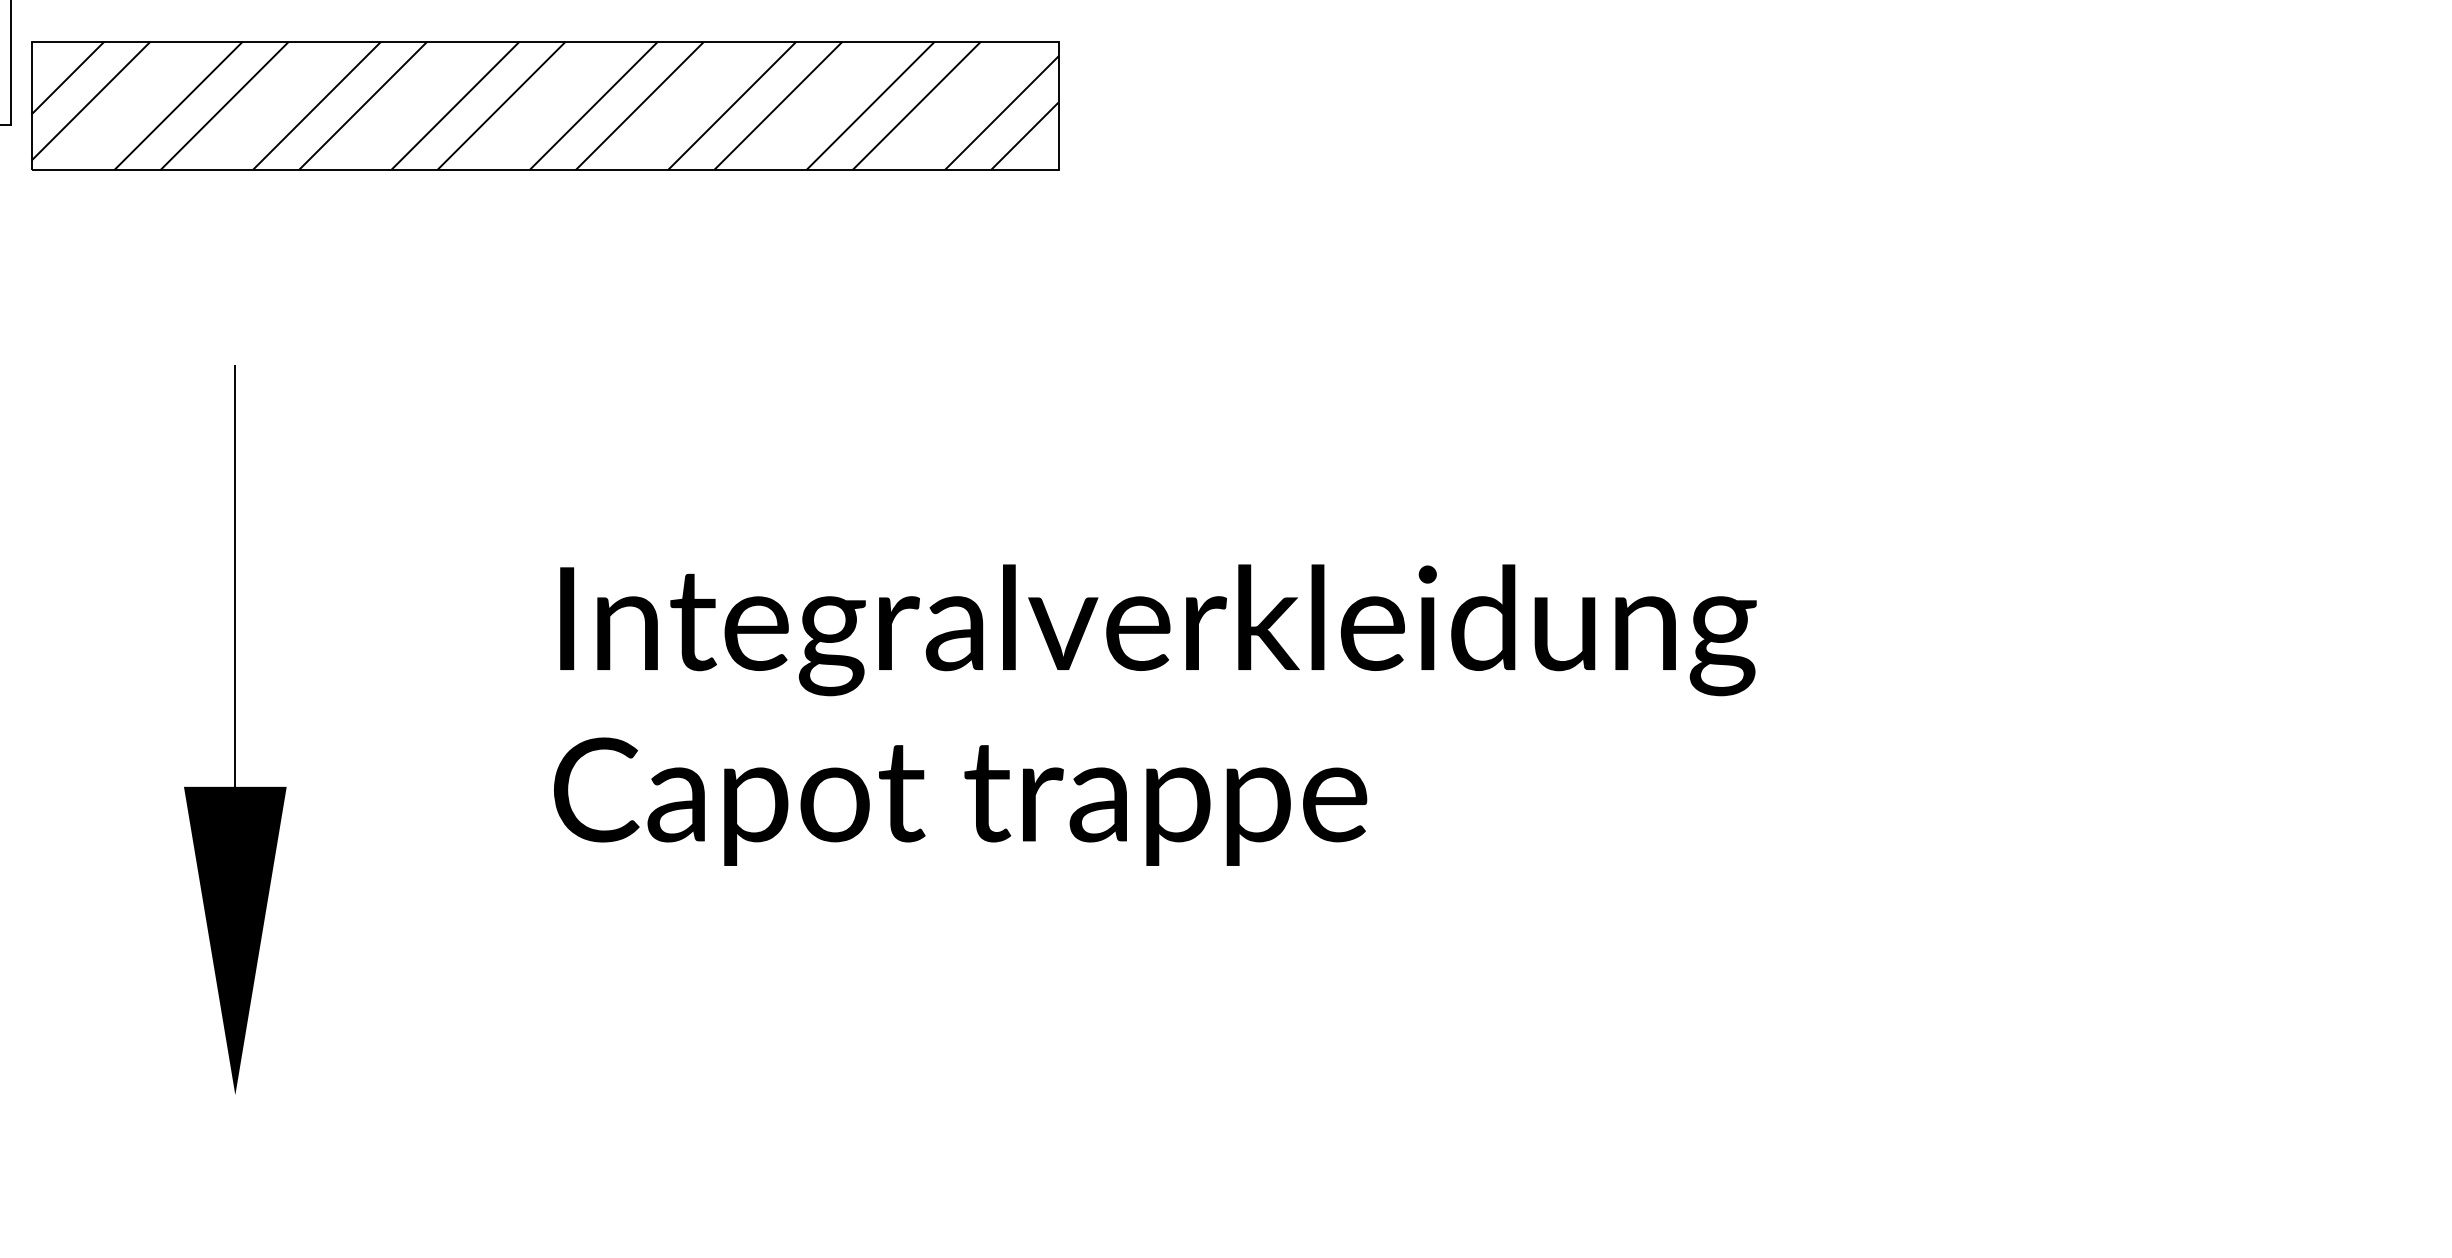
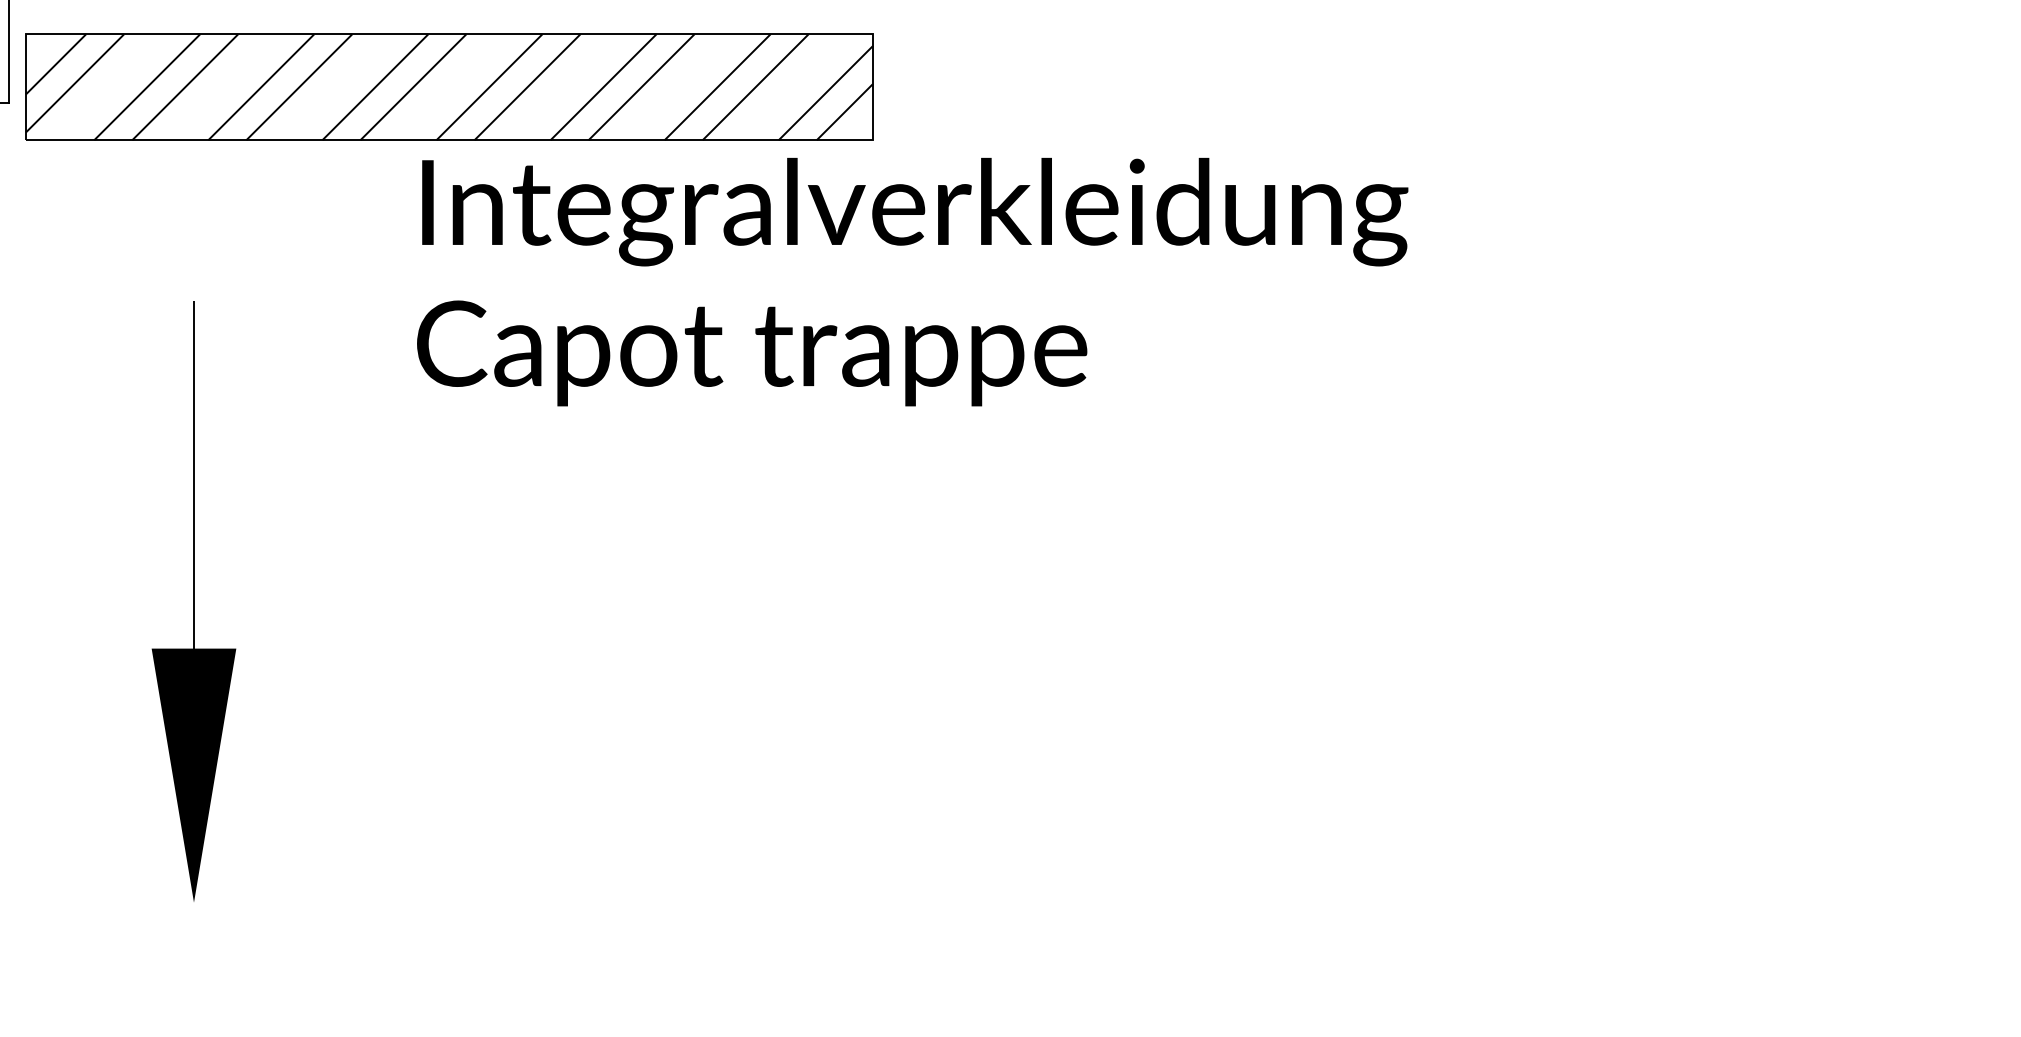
text: (1155, 714) -> (912, 281), moved

